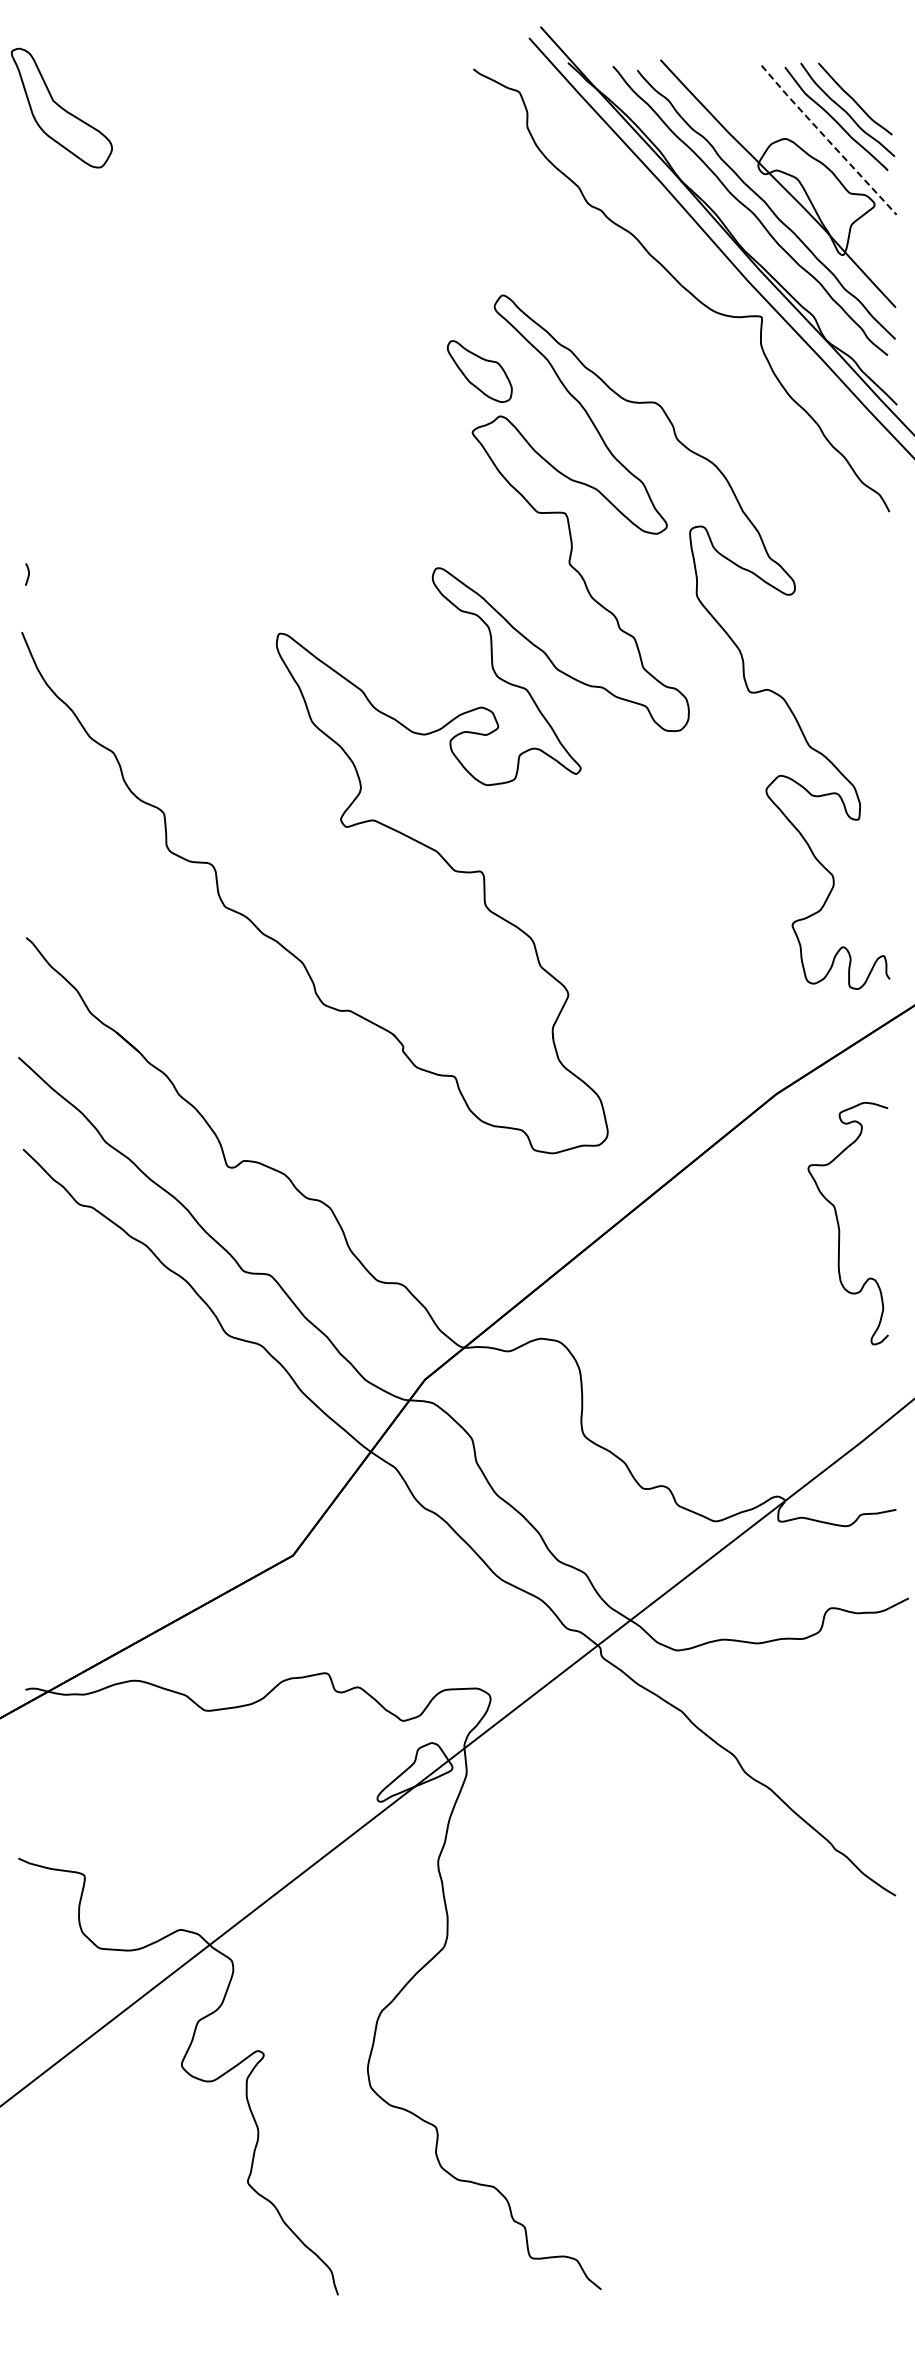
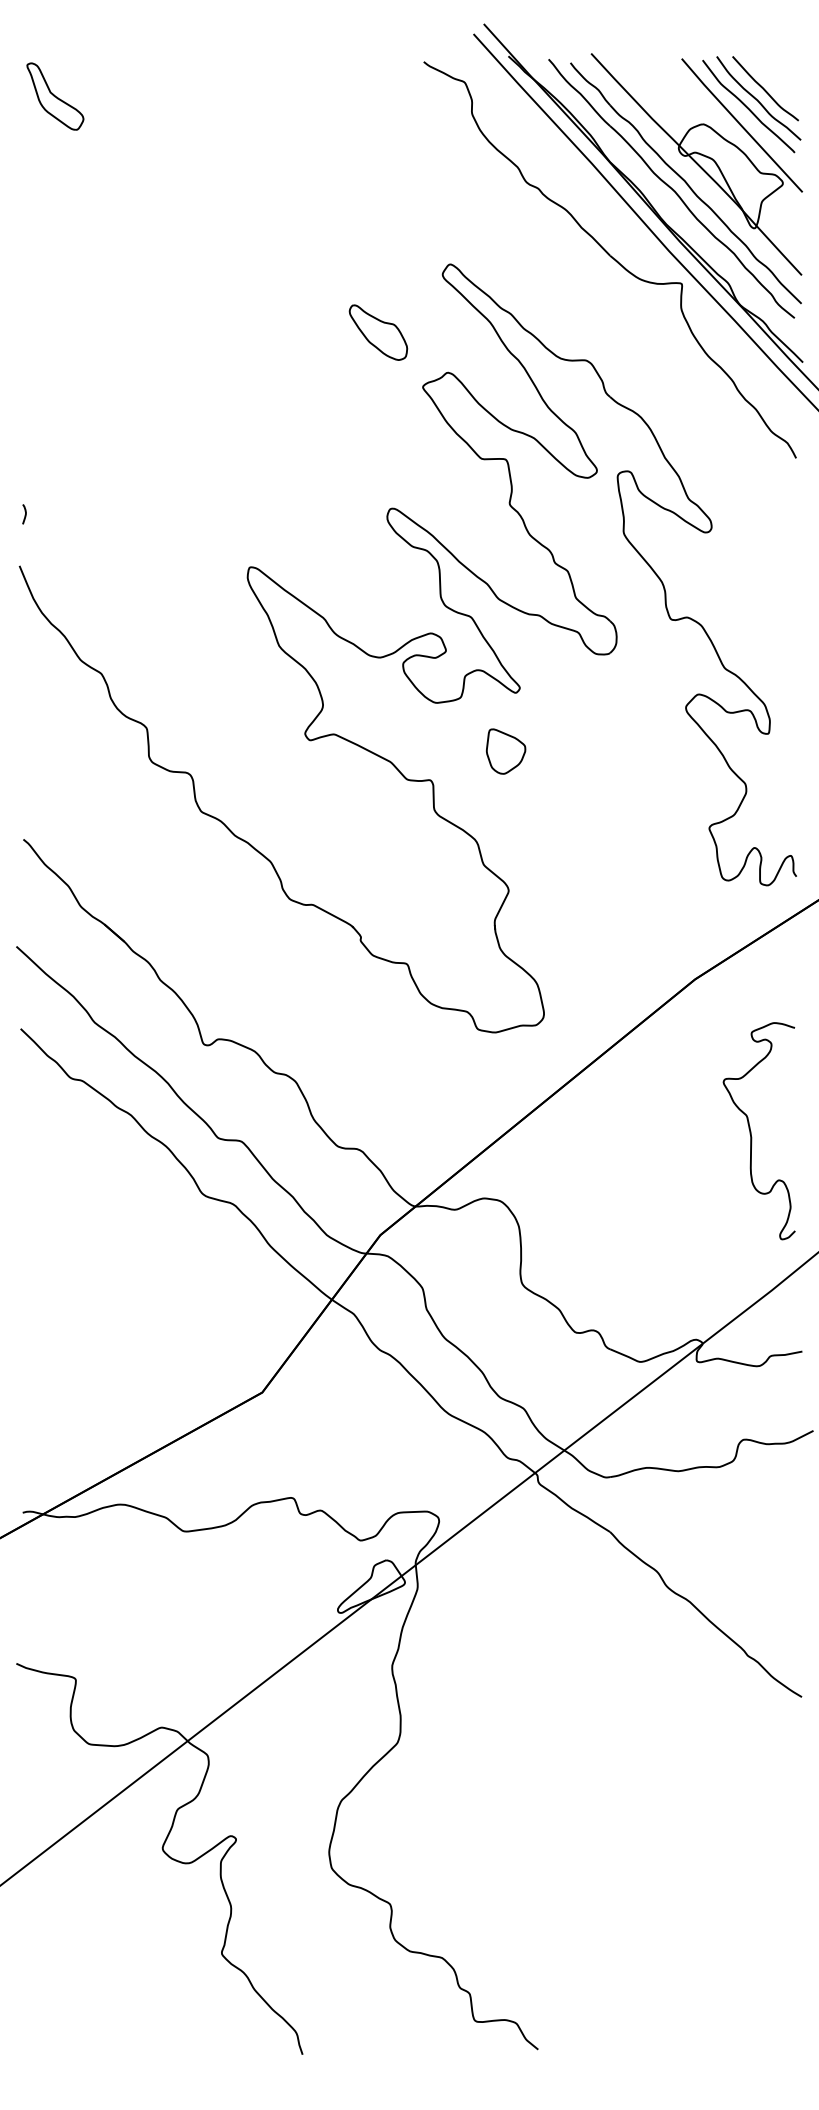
part: (61, 107) -> (55, 96), size x0.62
line: (828, 140) -> (741, 125), dashed -> solid
part: (479, 371) -> (378, 332), moved
part: (565, 839) -> (506, 751), added
curve: (839, 1224) -> (751, 1131), moved

